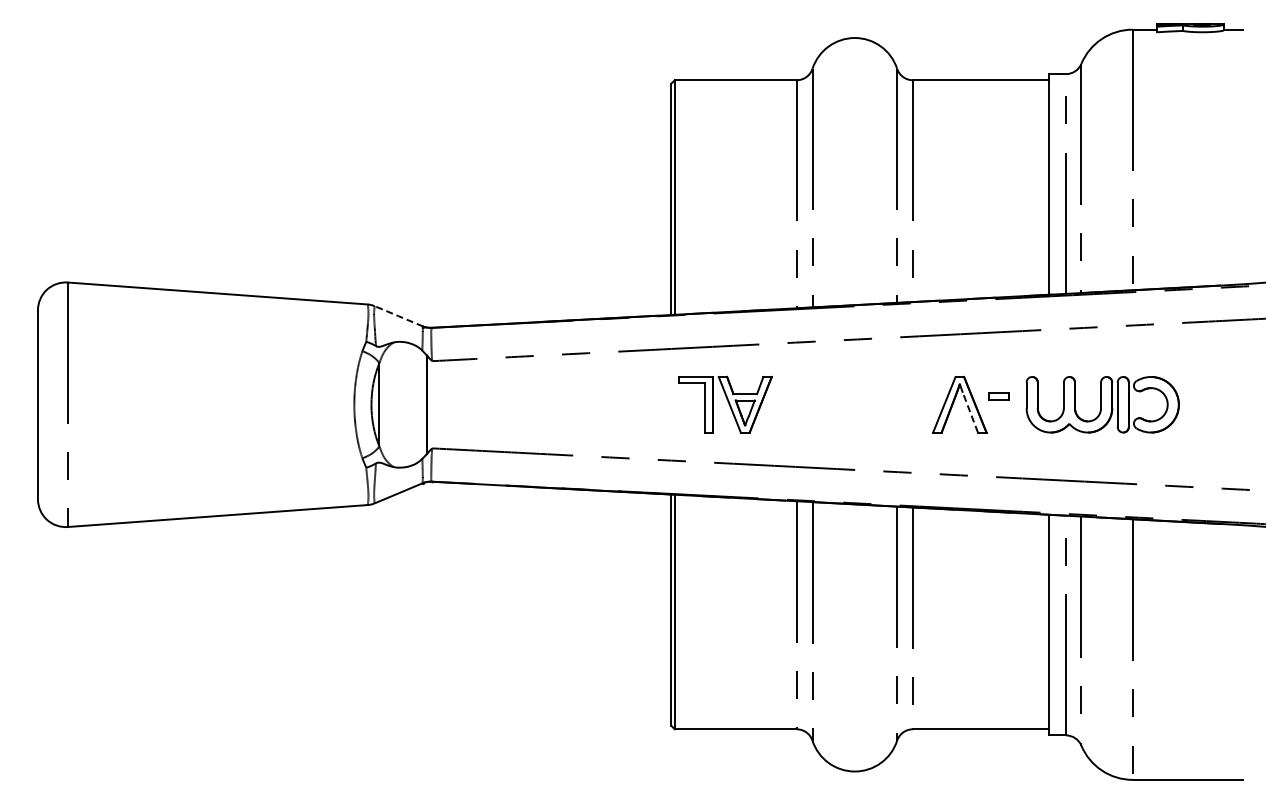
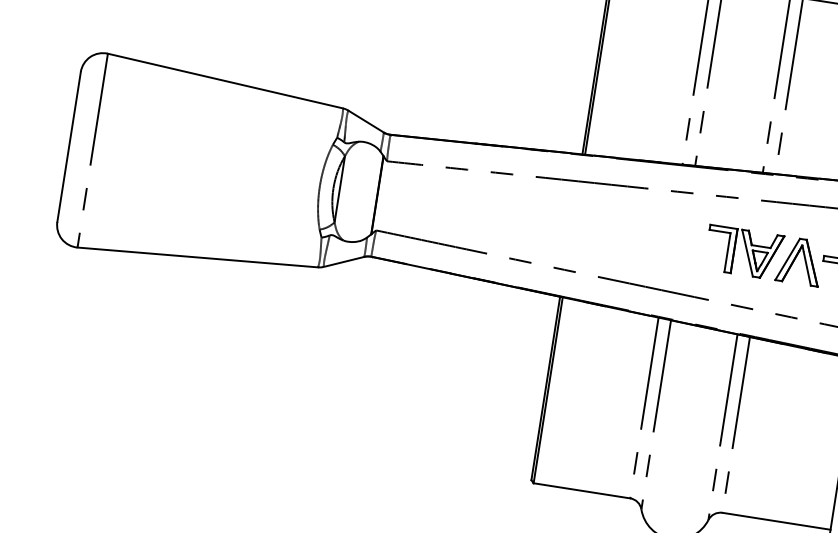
line: (398, 316) -> (365, 121), dashed -> solid
part: (725, 404) -> (744, 252), moved
line: (970, 412) -> (807, 268), dashed -> solid

